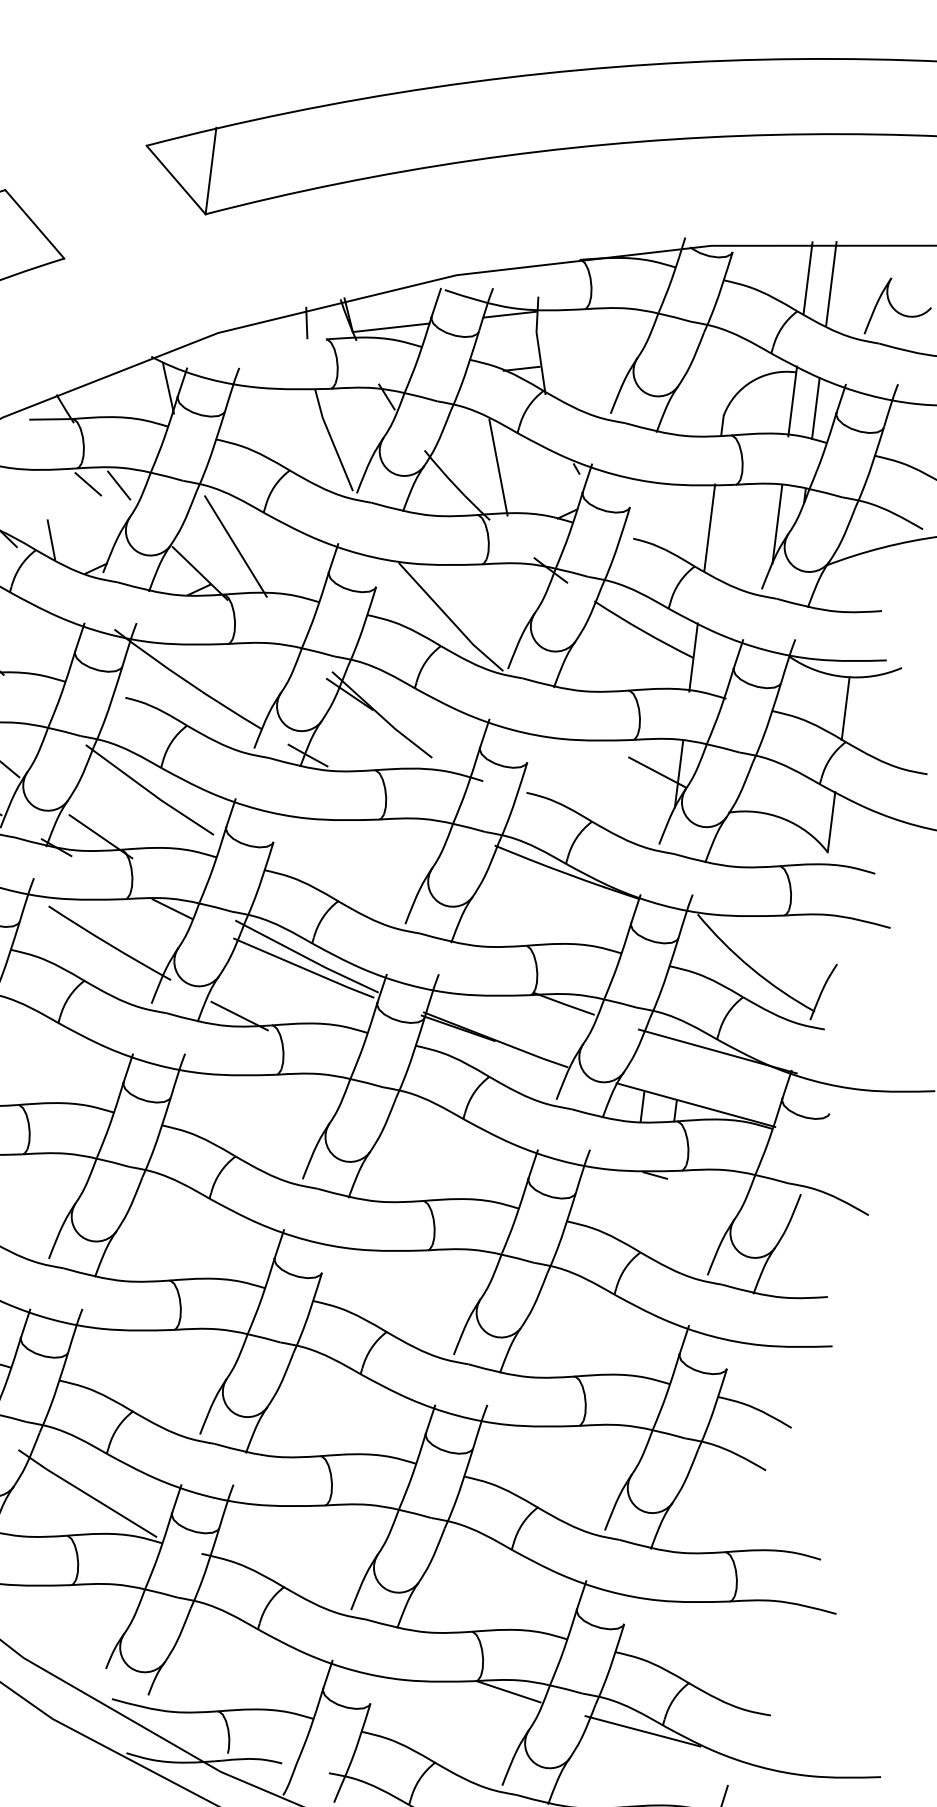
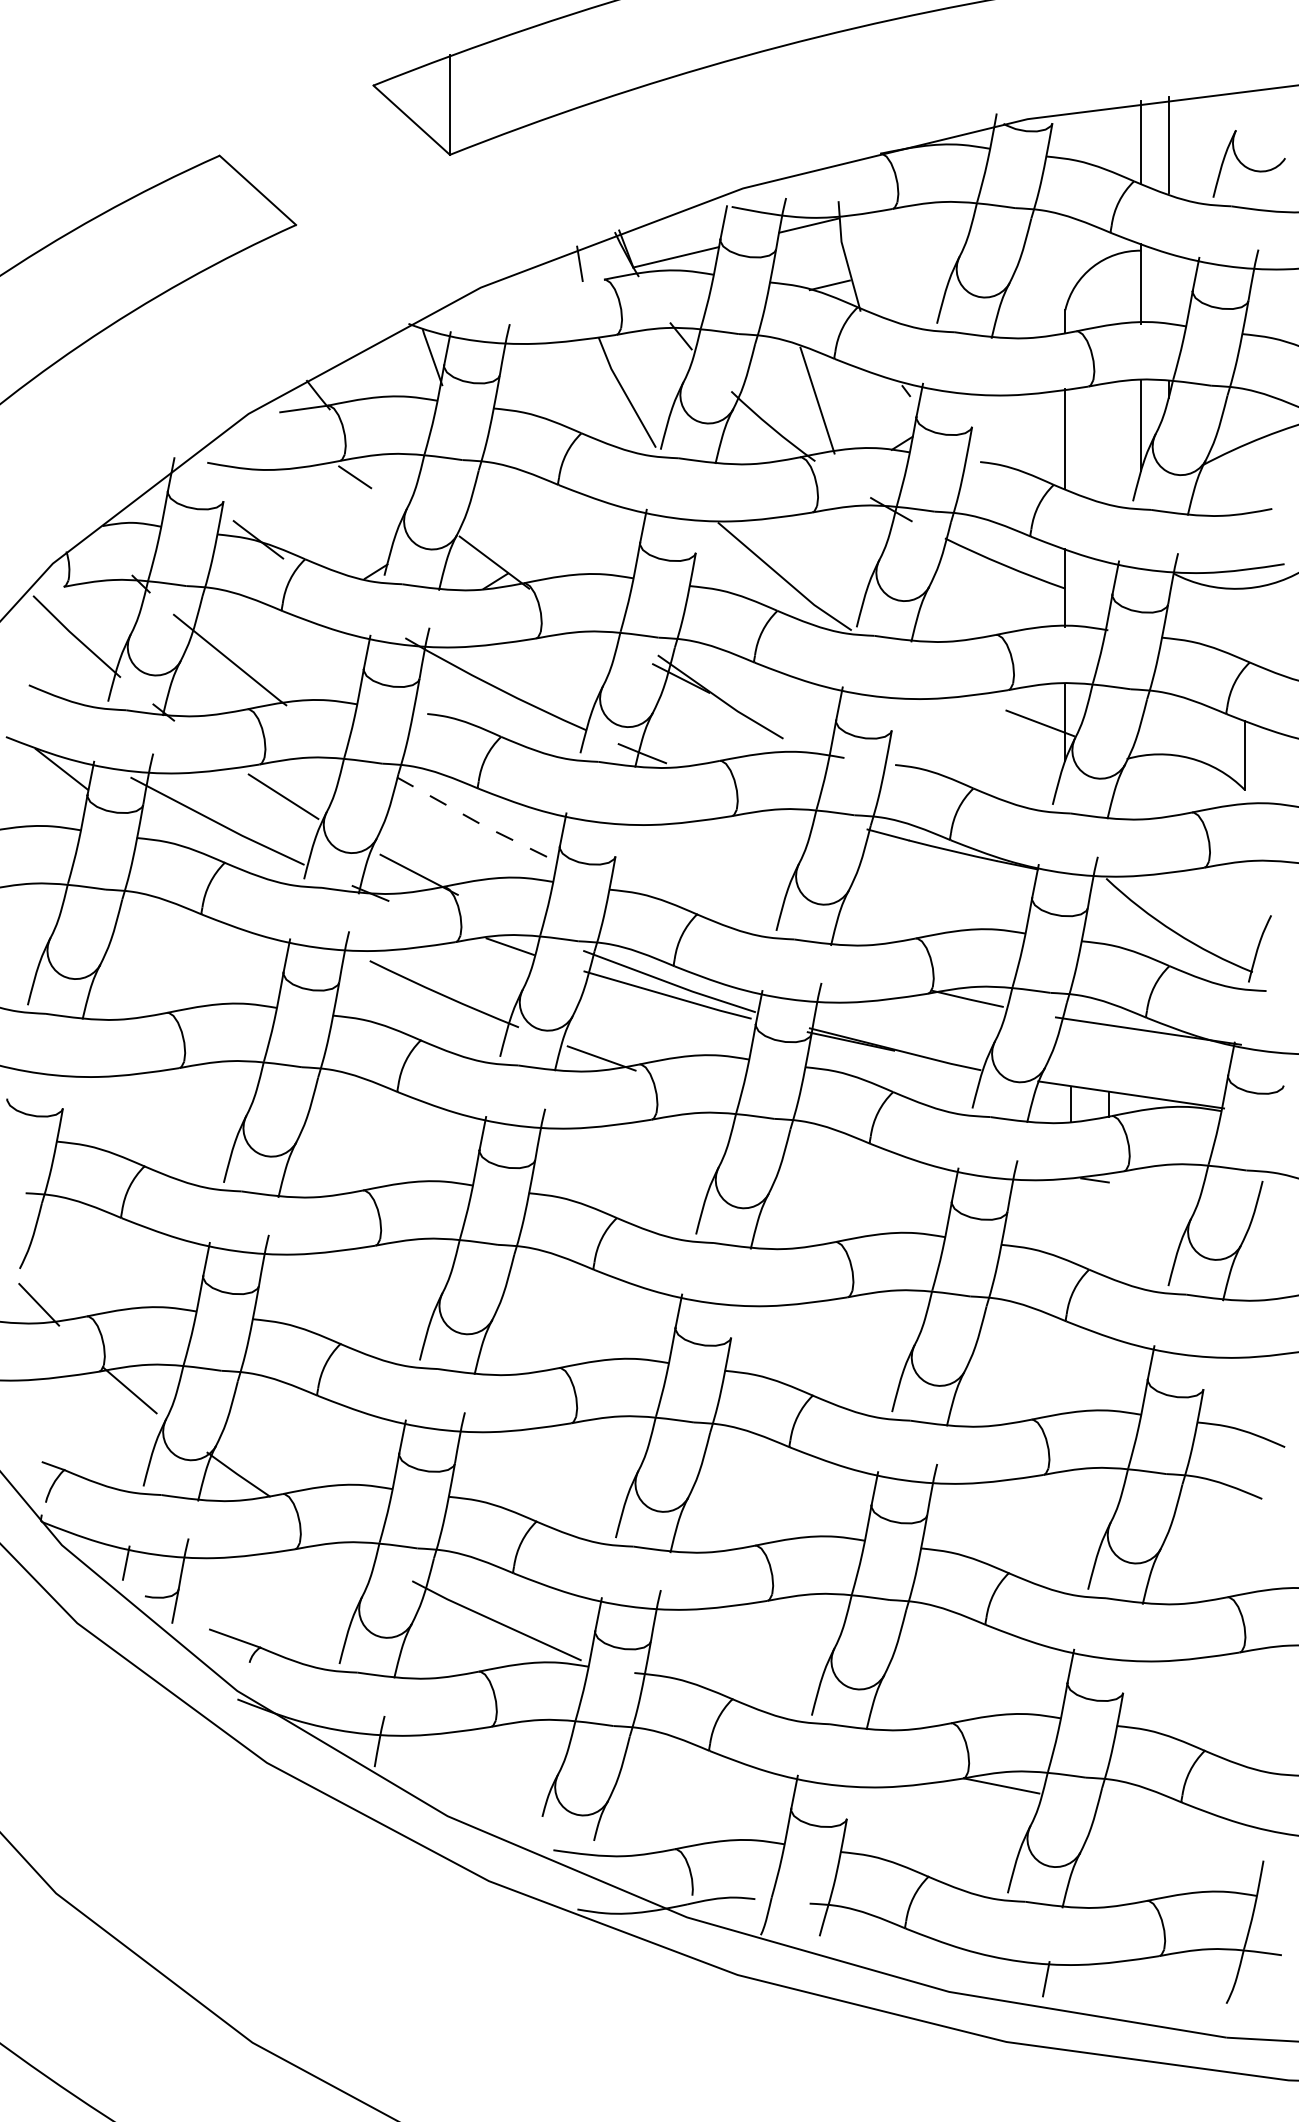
line: (815, 408) -> (1168, 288), removed
line: (118, 485) -> (389, 474), removed
line: (51, 539) -> (321, 544), removed
line: (236, 546) -> (531, 526), removed
line: (845, 708) -> (1244, 624), removed
line: (149, 791) -> (467, 816), solid -> dashed
line: (642, 1731) -> (1159, 1811), removed

